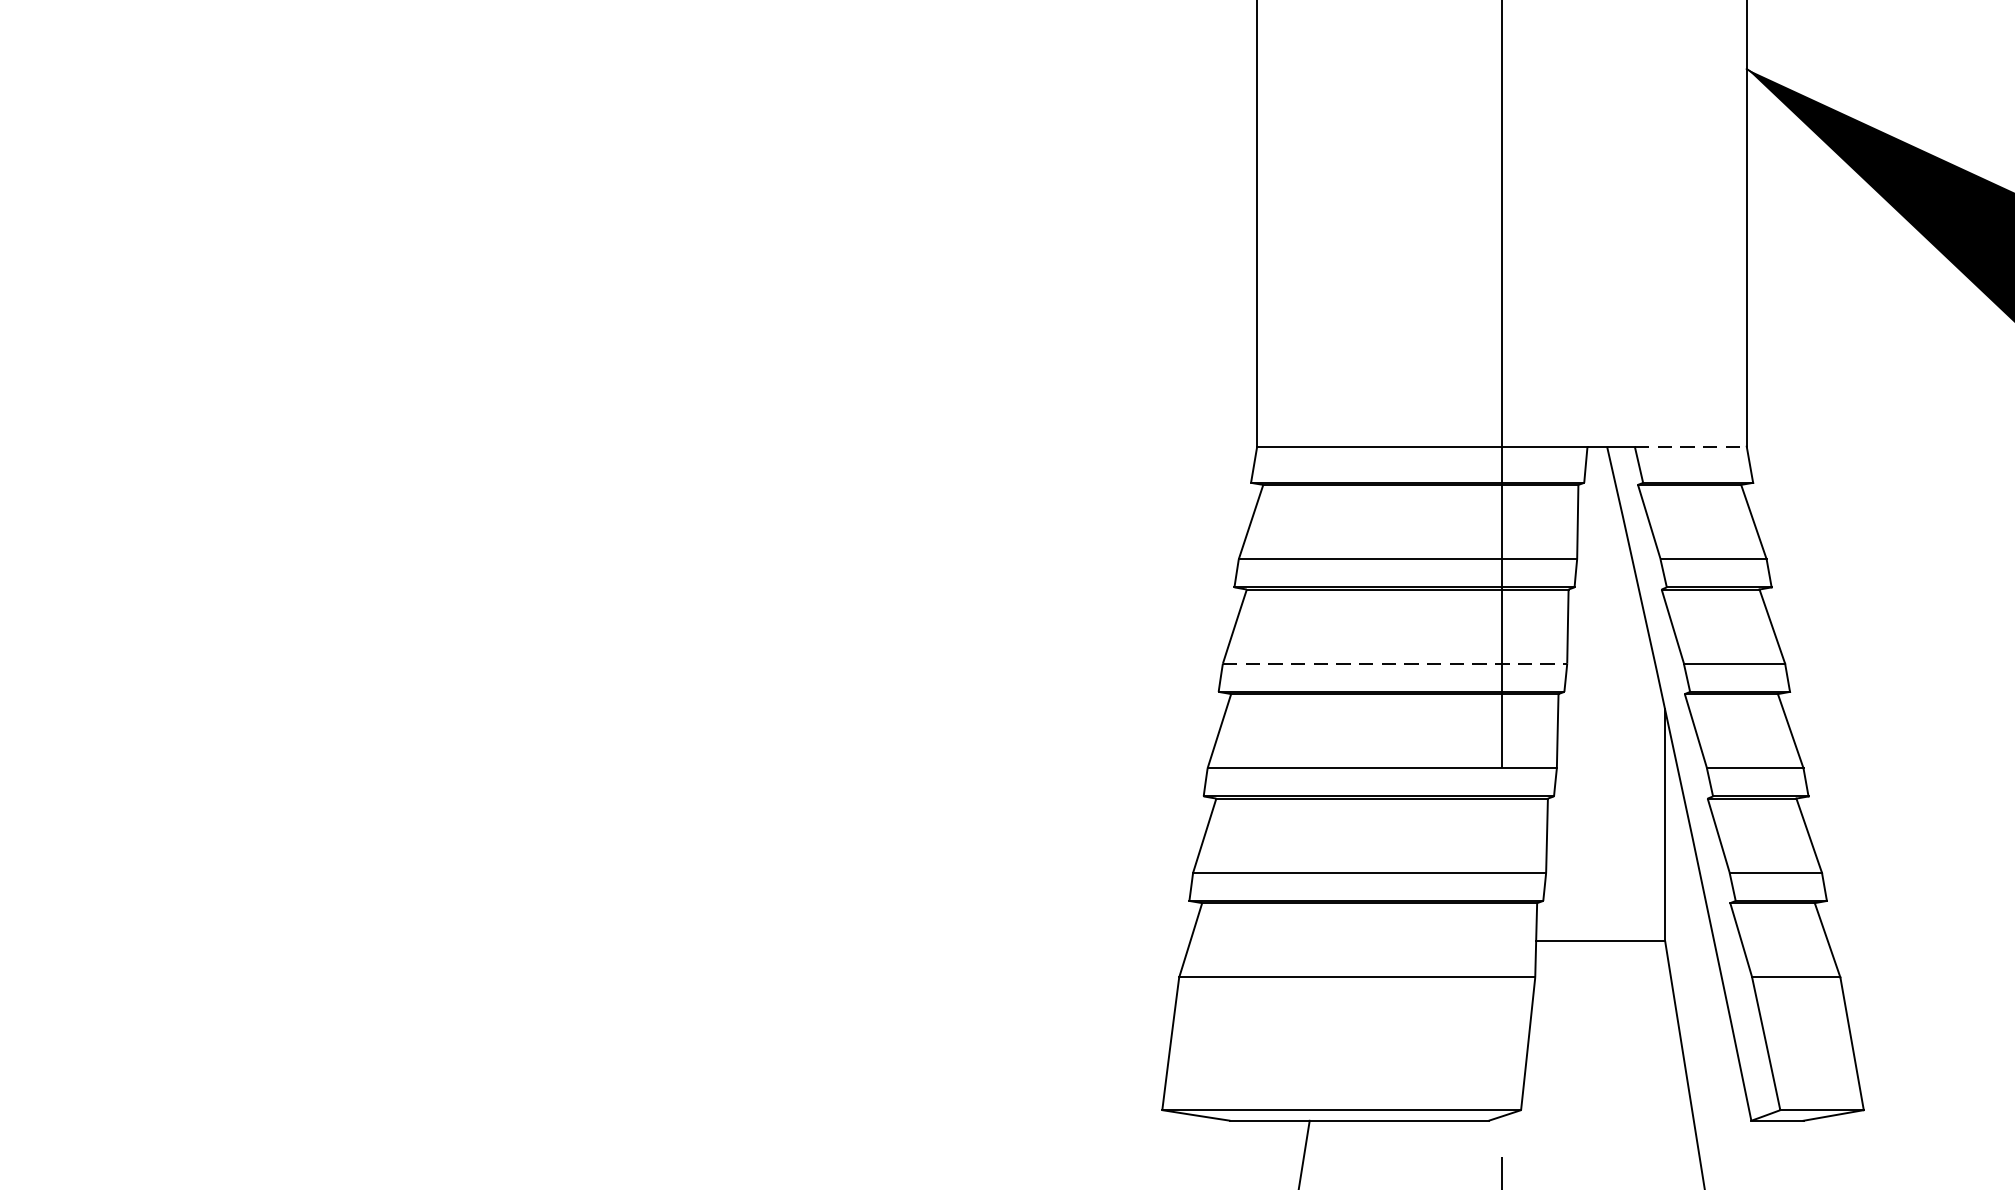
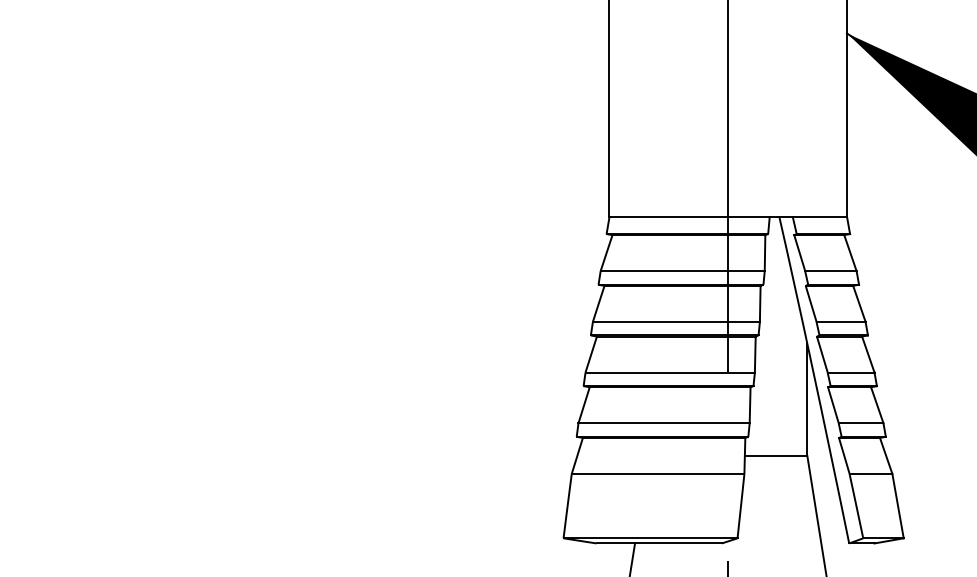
line: (1692, 446) -> (820, 216), dashed -> solid
line: (1395, 663) -> (676, 321), dashed -> solid

